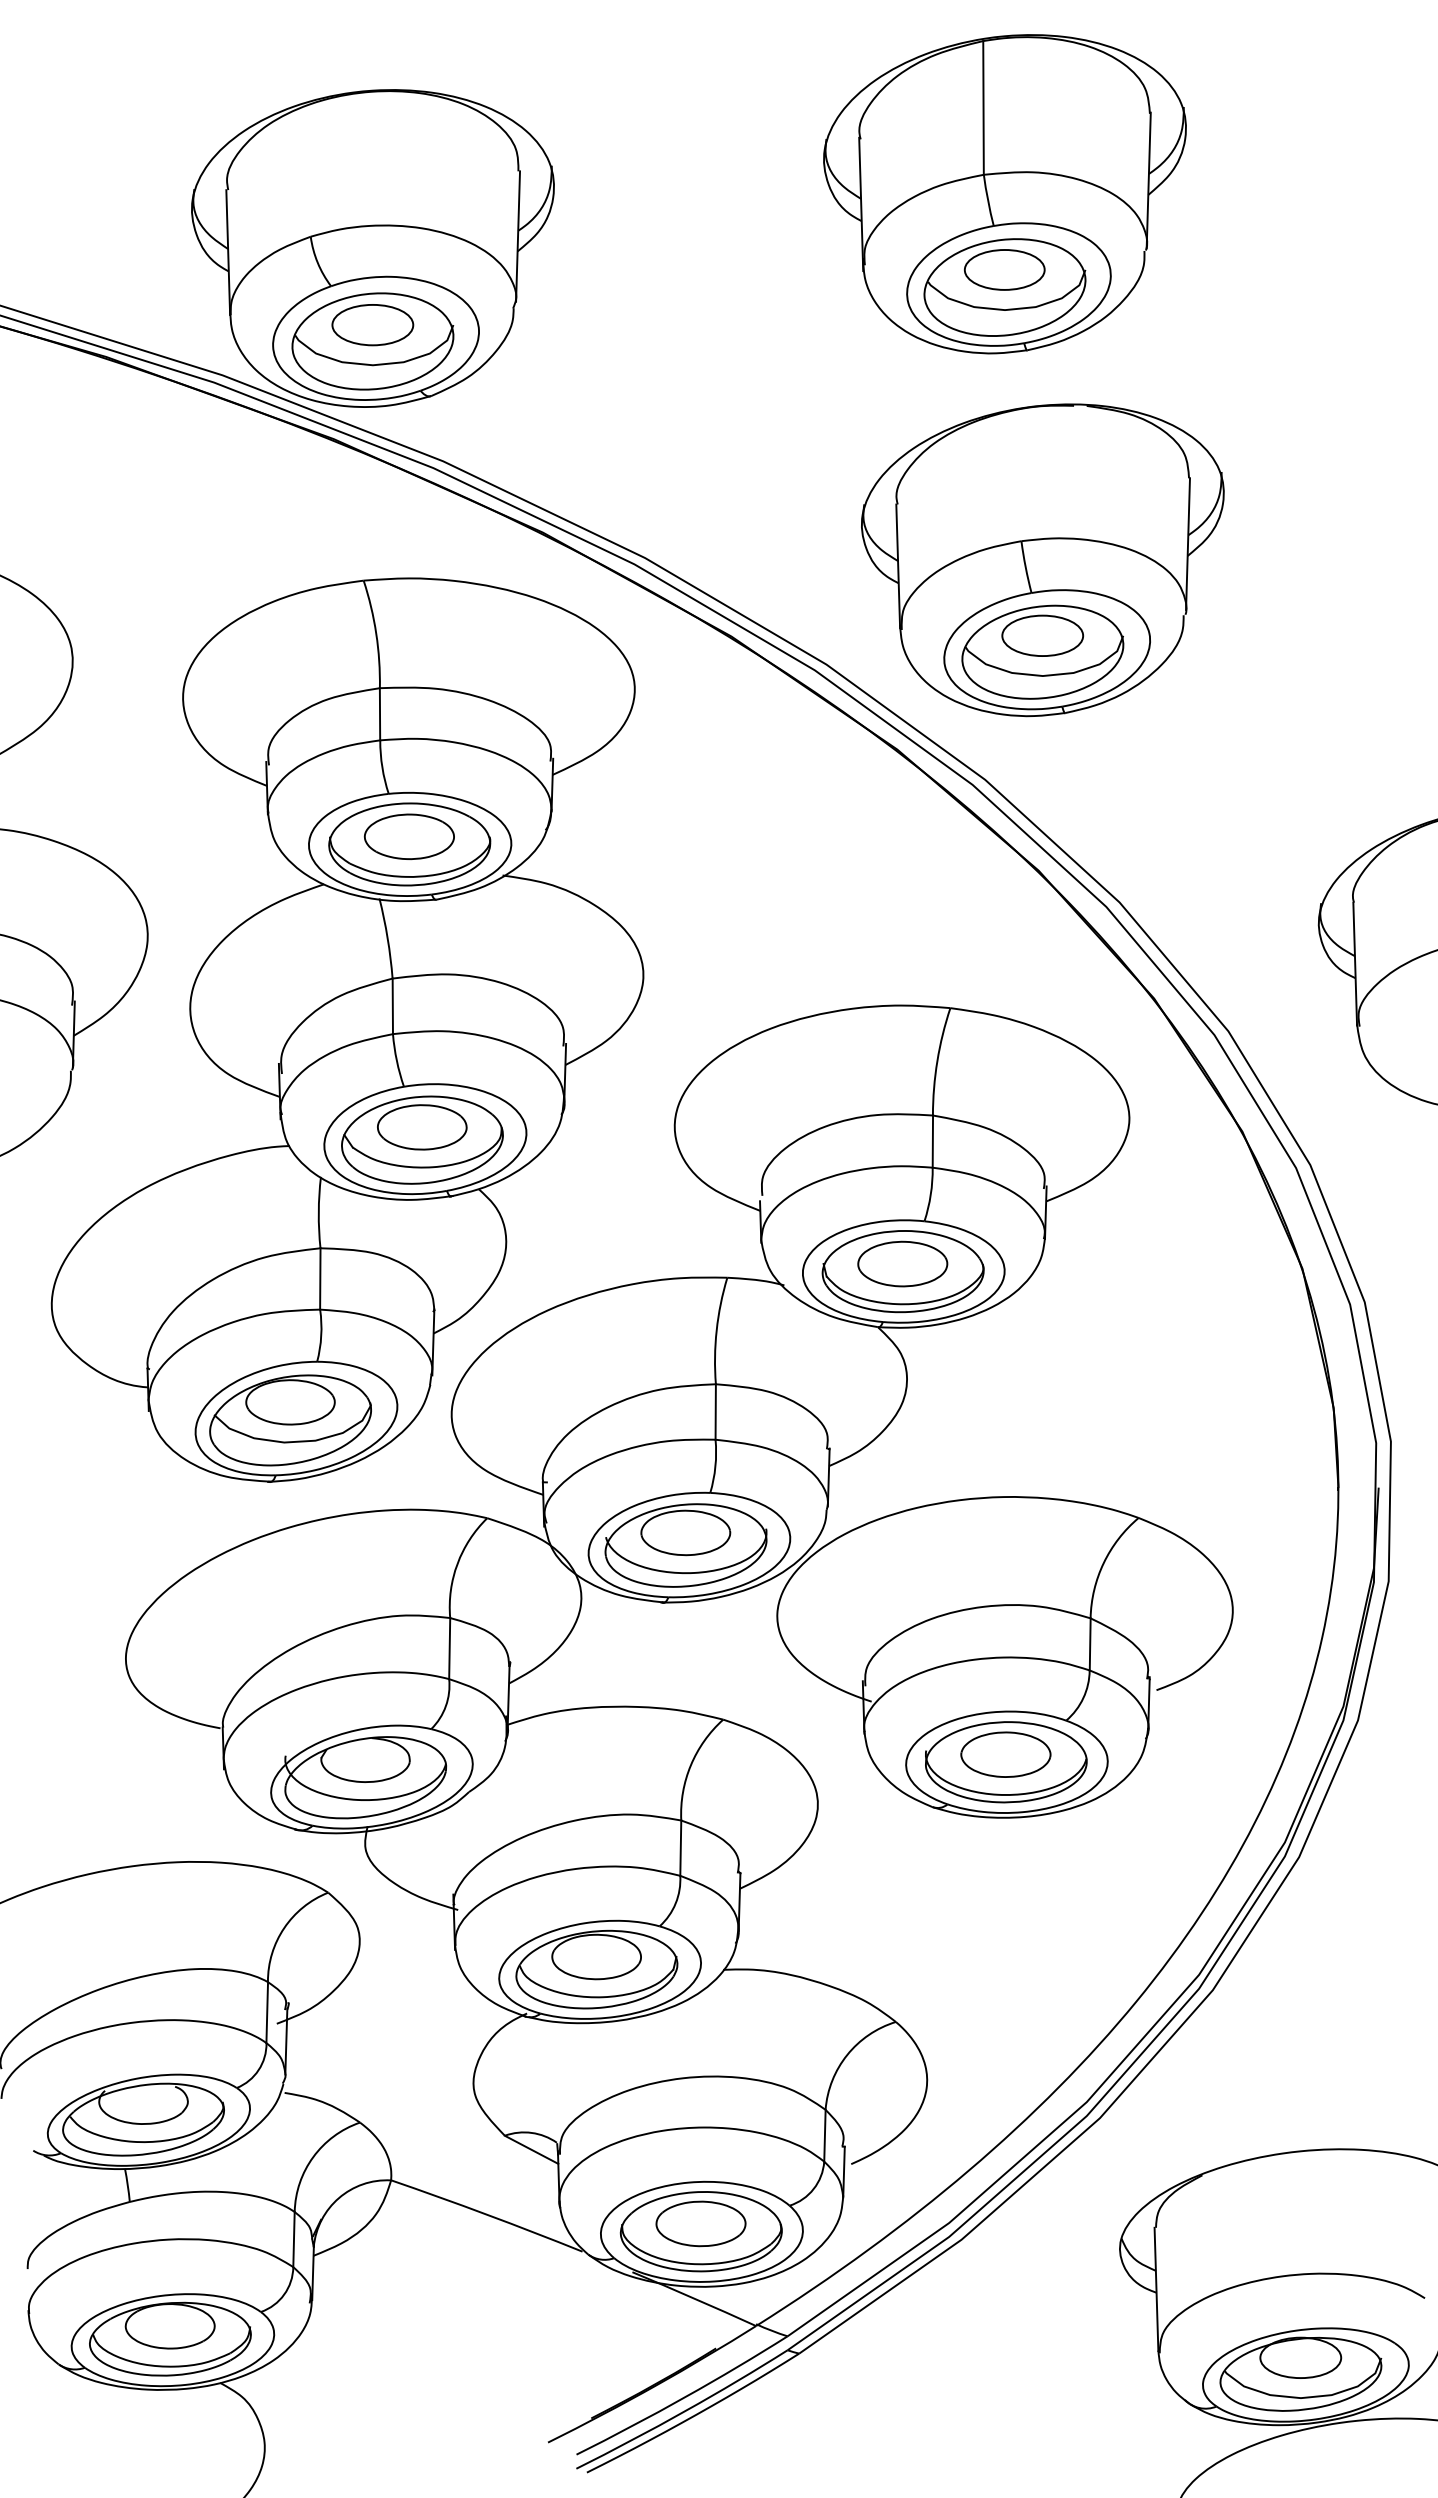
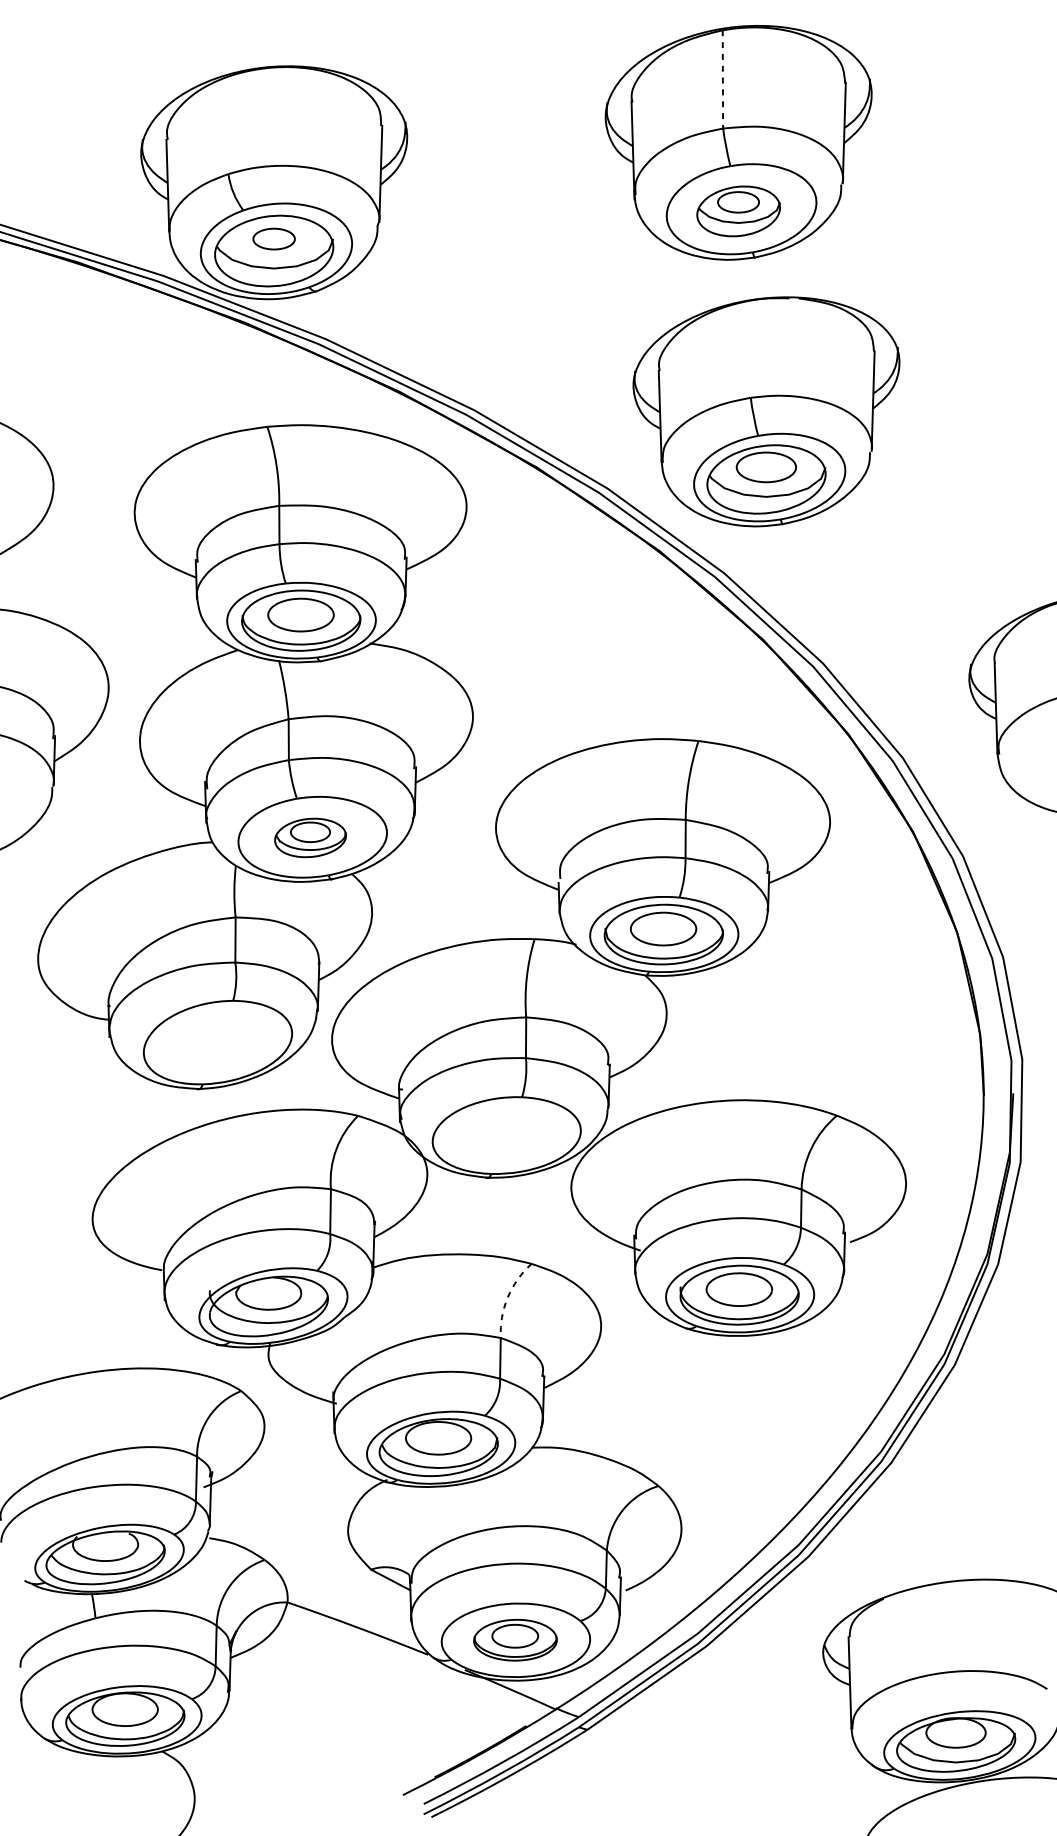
line: (983, 107) -> (722, 79), solid -> dashed
part: (1004, 287) -> (738, 211), size x0.7
part: (372, 325) -> (273, 239), size x0.7
part: (422, 1139) -> (310, 837), size x0.6
part: (290, 1420) -> (213, 1044), removed
part: (685, 1545) -> (503, 1135), removed
arc: (690, 1765) -> (507, 1297), solid -> dashed
part: (700, 2231) -> (514, 1640), size x0.7

